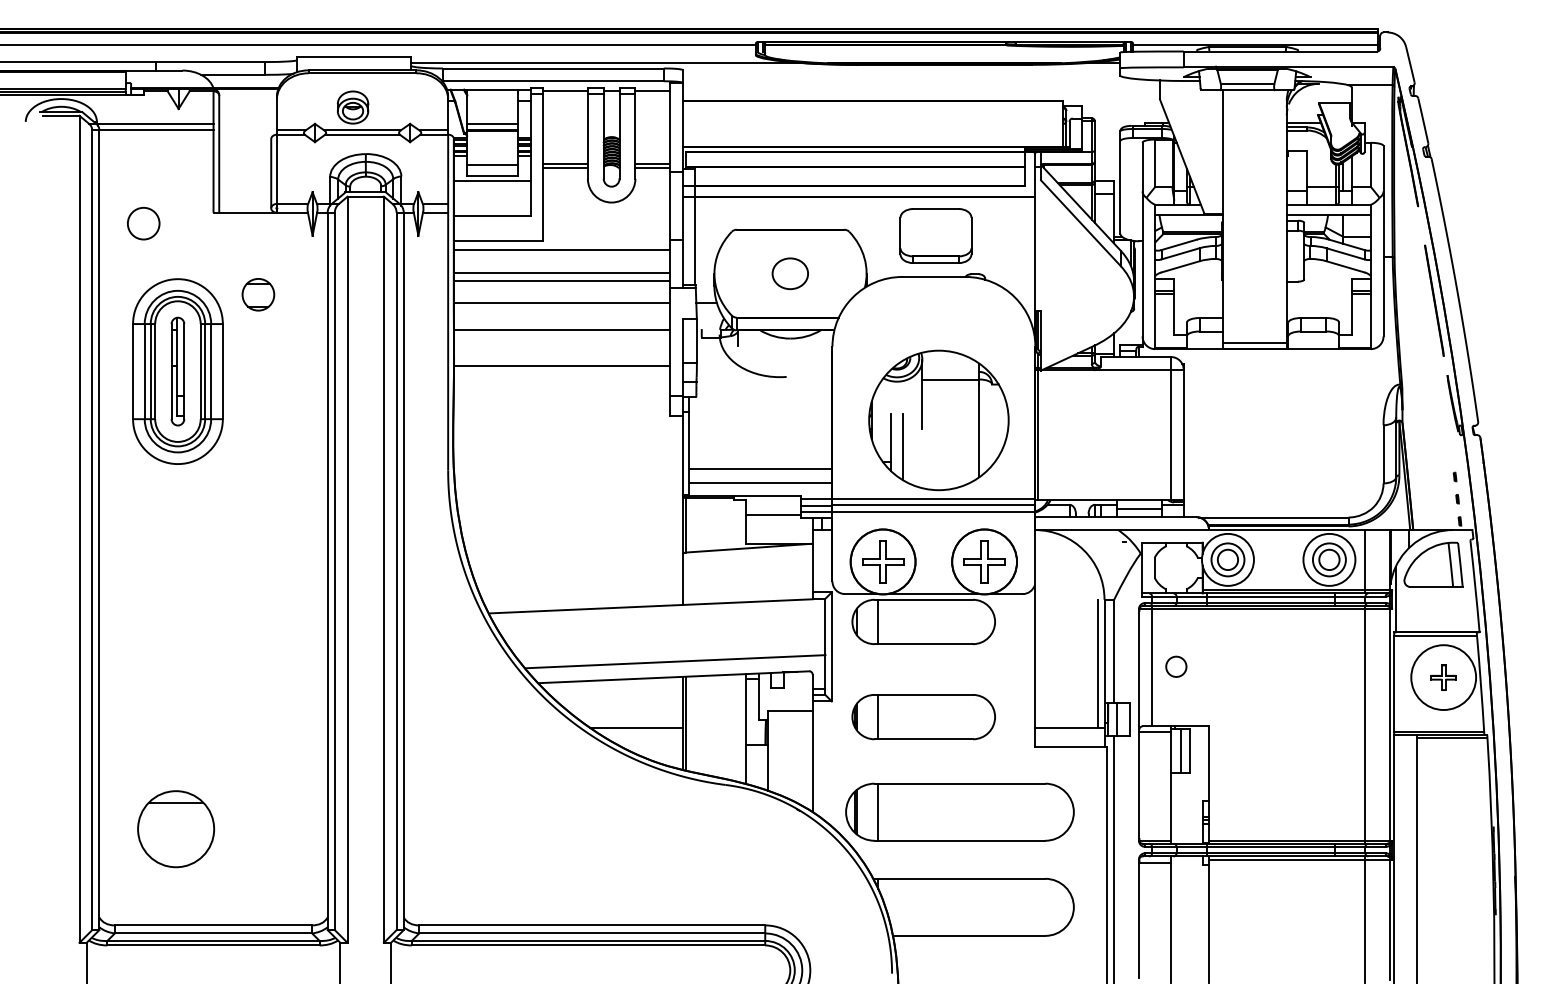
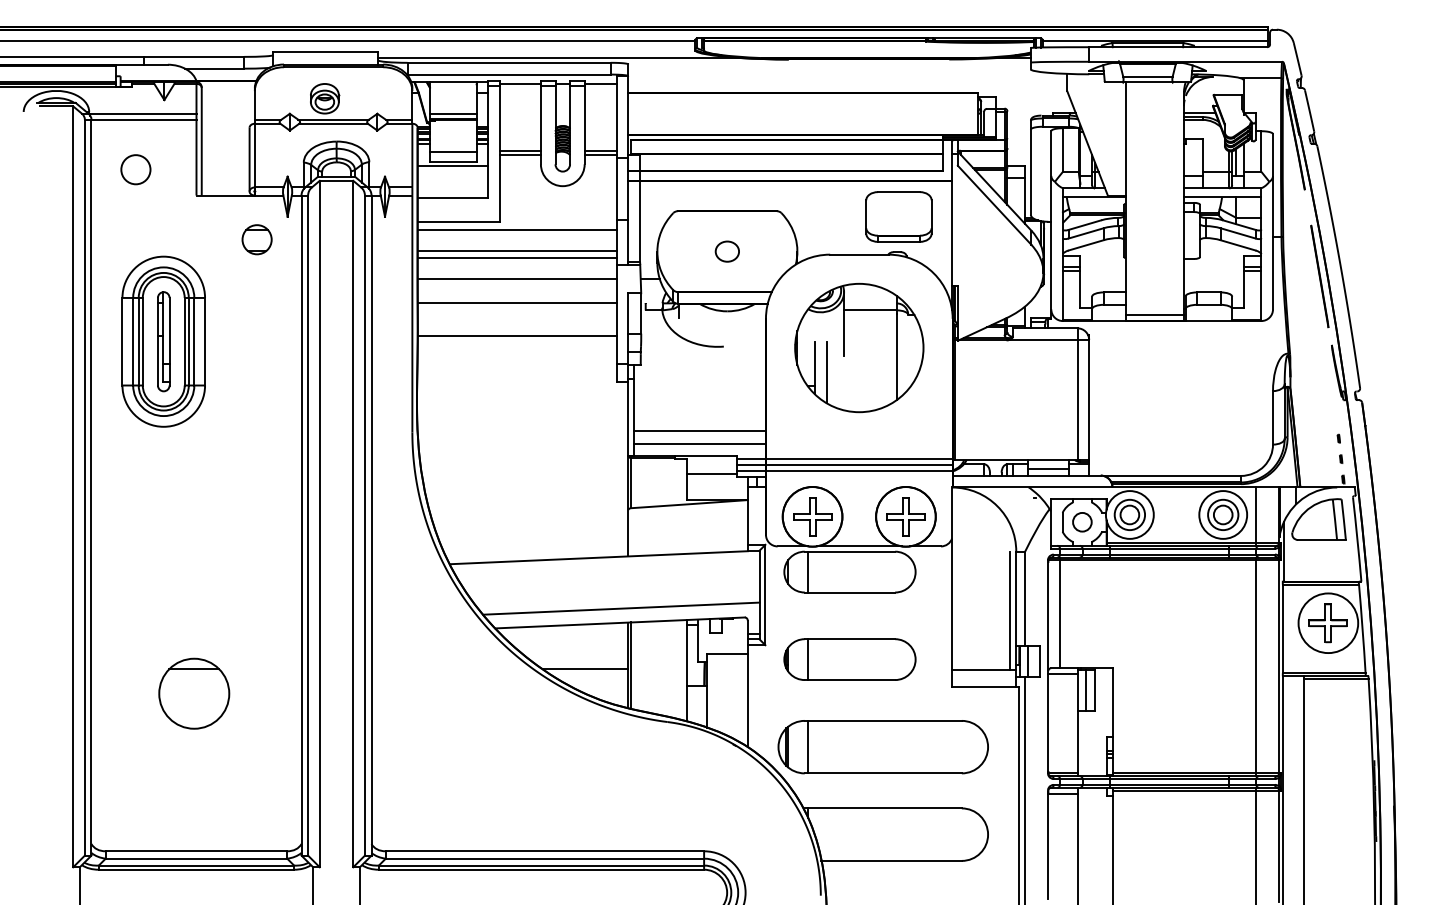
circle: (143, 223) -> (135, 169), moved
part: (935, 235) -> (898, 216), moved
part: (790, 273) -> (727, 251), size x0.71
part: (258, 294) -> (257, 239), moved
part: (938, 420) -> (858, 348), moved
circle: (1176, 666) -> (1082, 521), moved
part: (1443, 677) -> (1328, 623), size x1.67
part: (176, 829) -> (194, 694), moved

